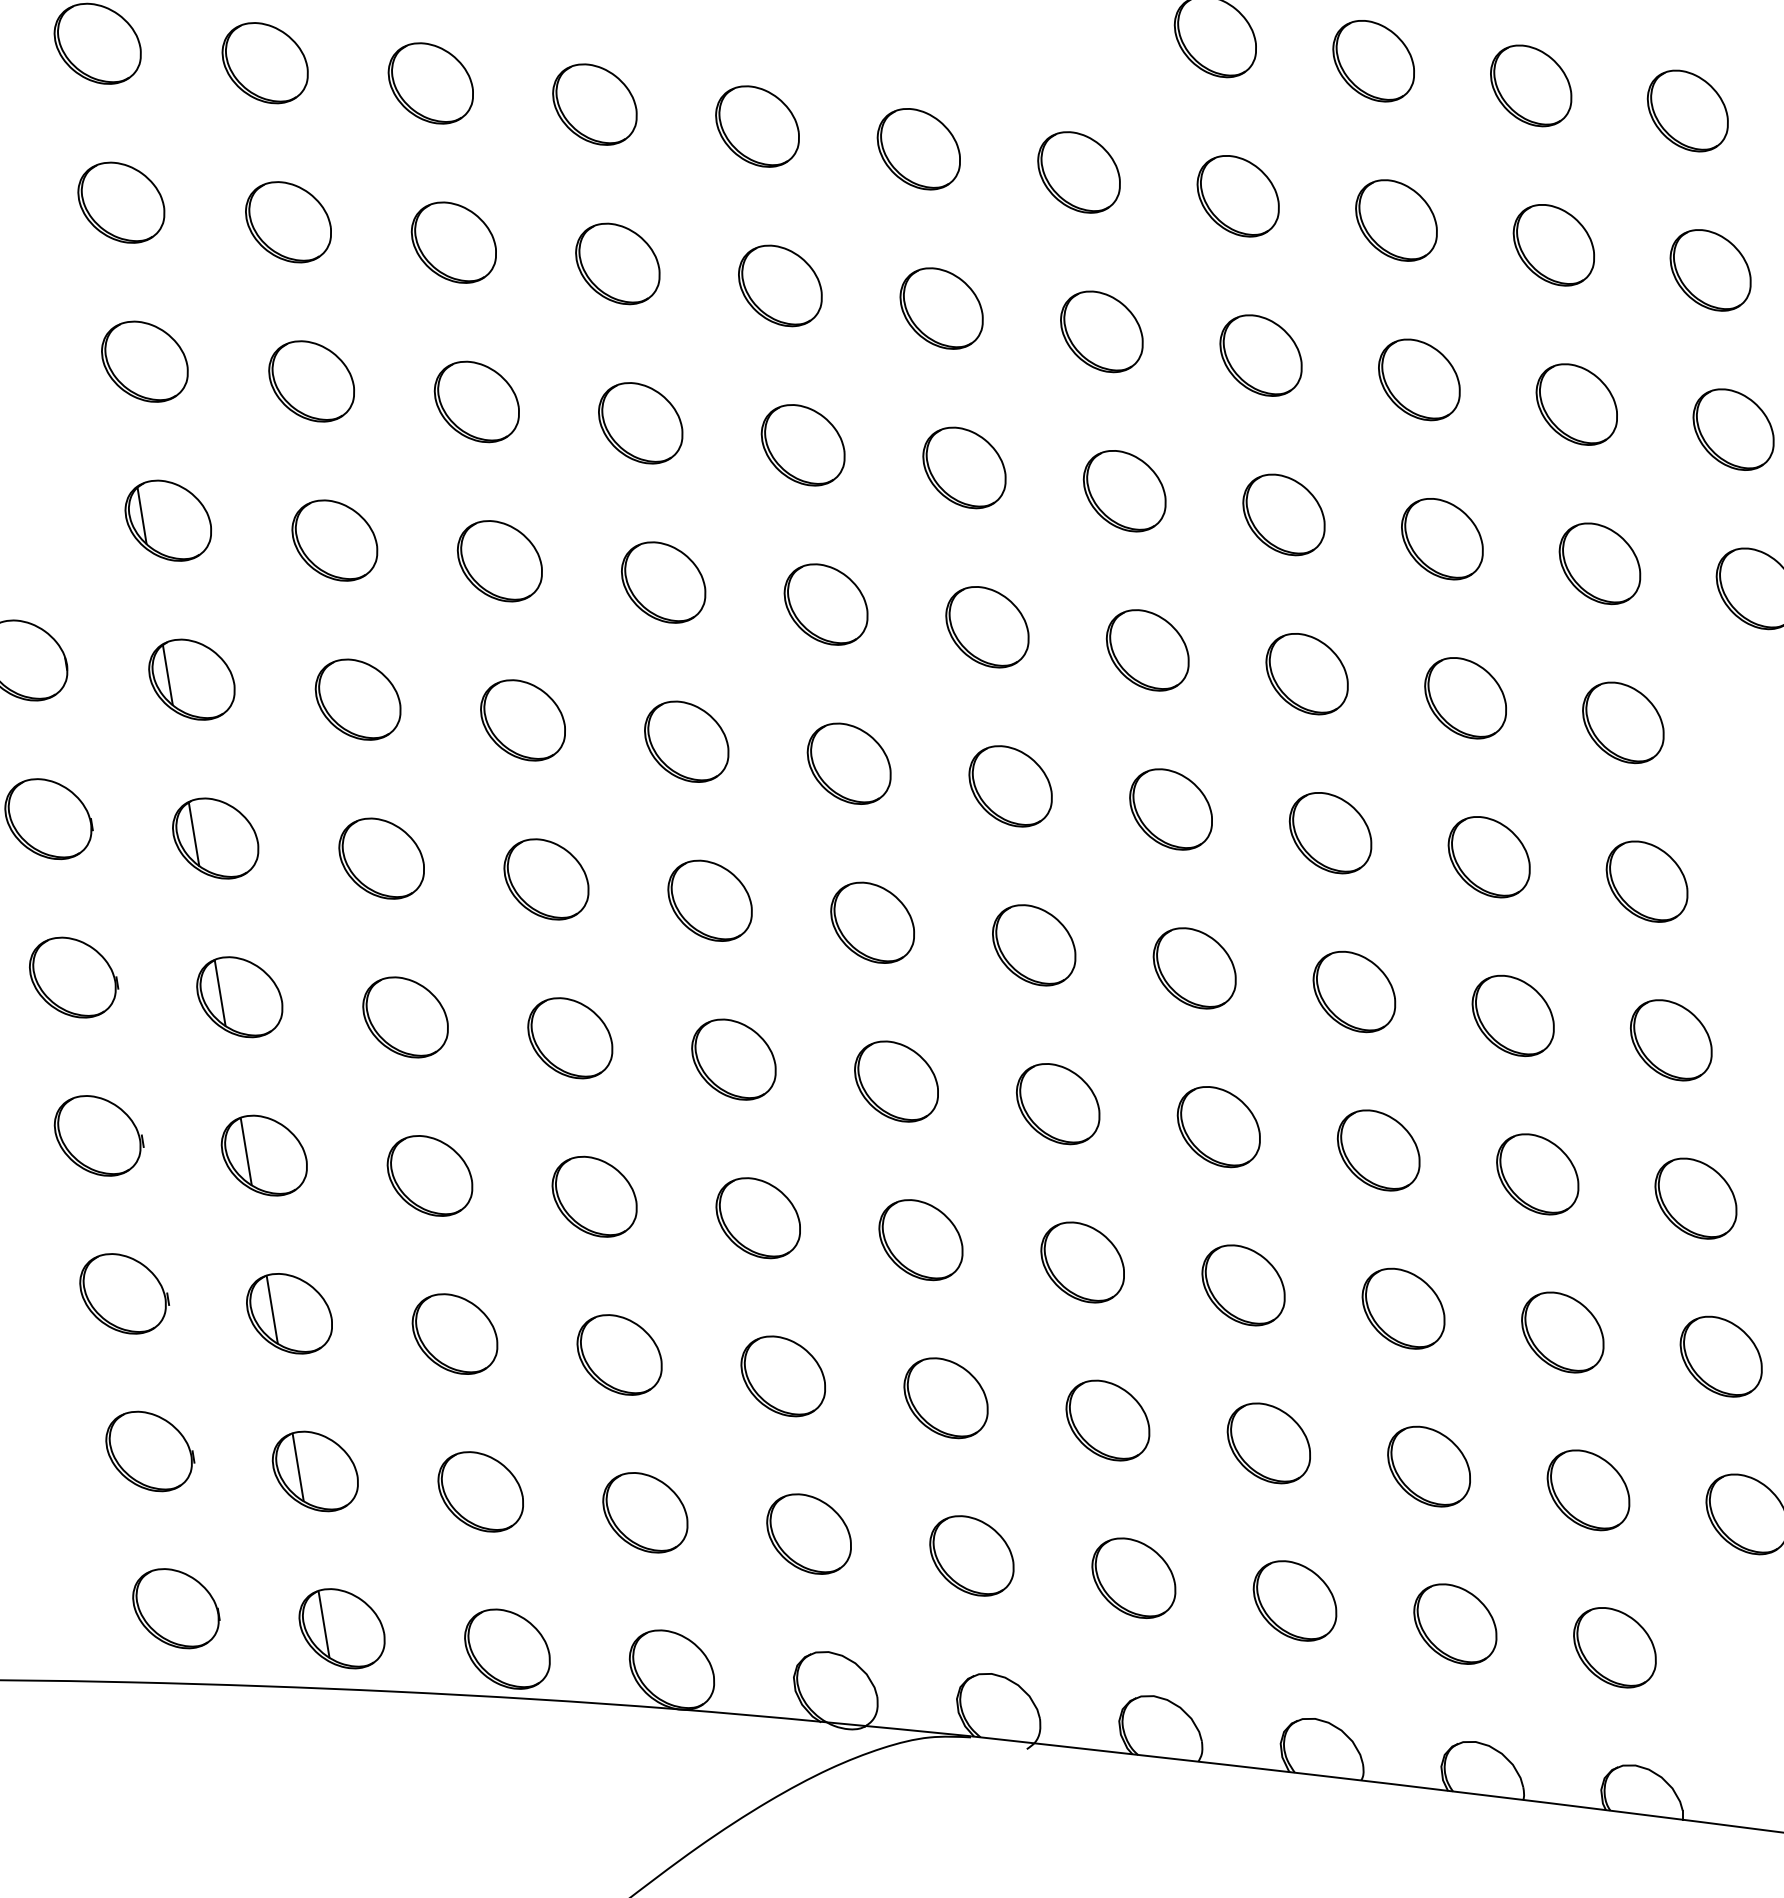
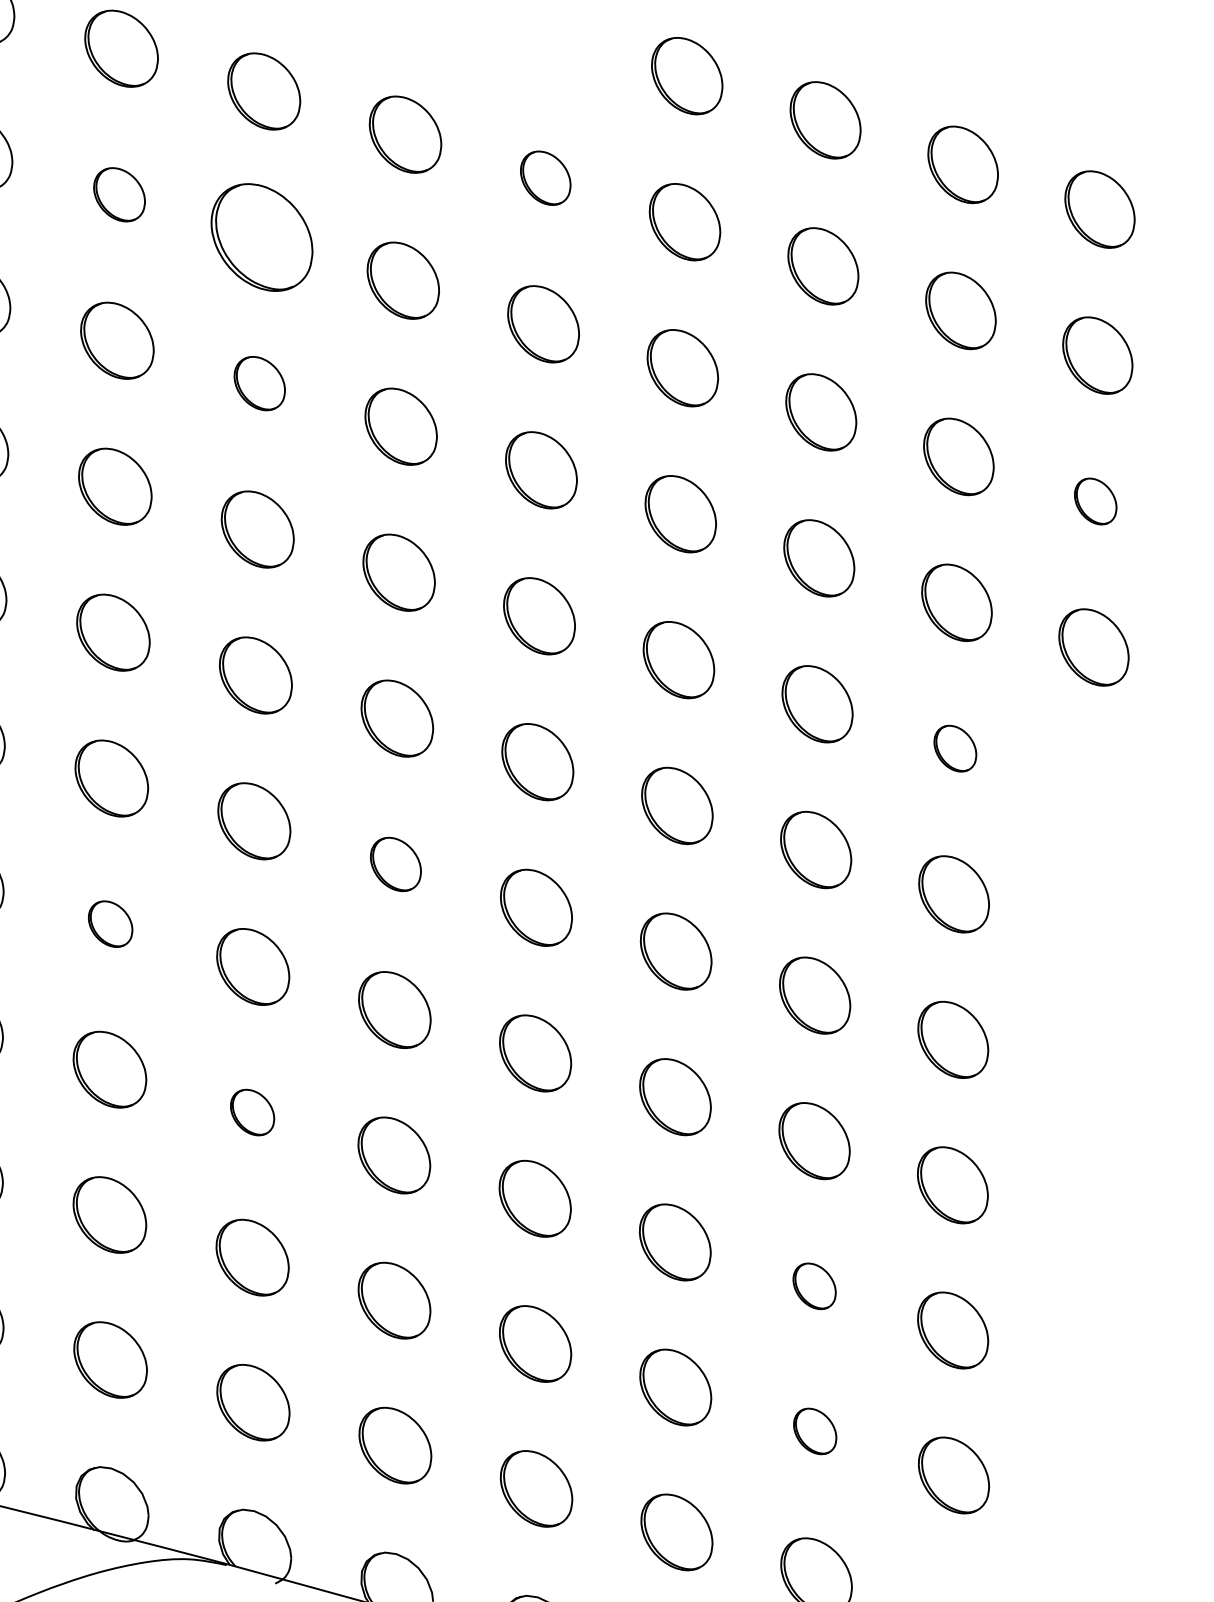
part: (1078, 172) -> (545, 178), size x0.7
part: (617, 263) -> (119, 194), size x0.7
part: (780, 285) -> (262, 237), size x1.4
part: (1733, 429) -> (1095, 501), size x0.6
part: (802, 445) -> (259, 383), size x0.7
part: (1623, 722) -> (955, 748), size x0.6
part: (1034, 945) -> (396, 864), size x0.7
part: (733, 1059) -> (110, 924), size x0.6
part: (920, 1240) -> (252, 1112), size x0.6
part: (1562, 1332) -> (814, 1286), size x0.6
part: (1588, 1490) -> (815, 1431), size x0.6

